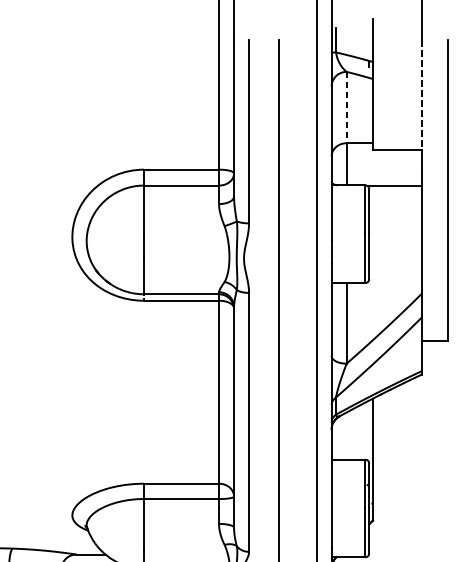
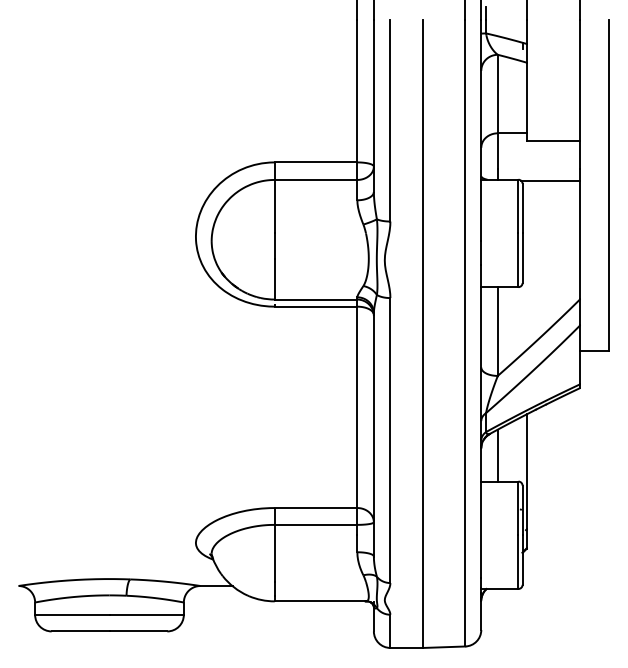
line: (421, 95) -> (580, 80), dashed -> solid
line: (346, 107) -> (497, 94), dashed -> solid
line: (346, 435) -> (497, 455), added

